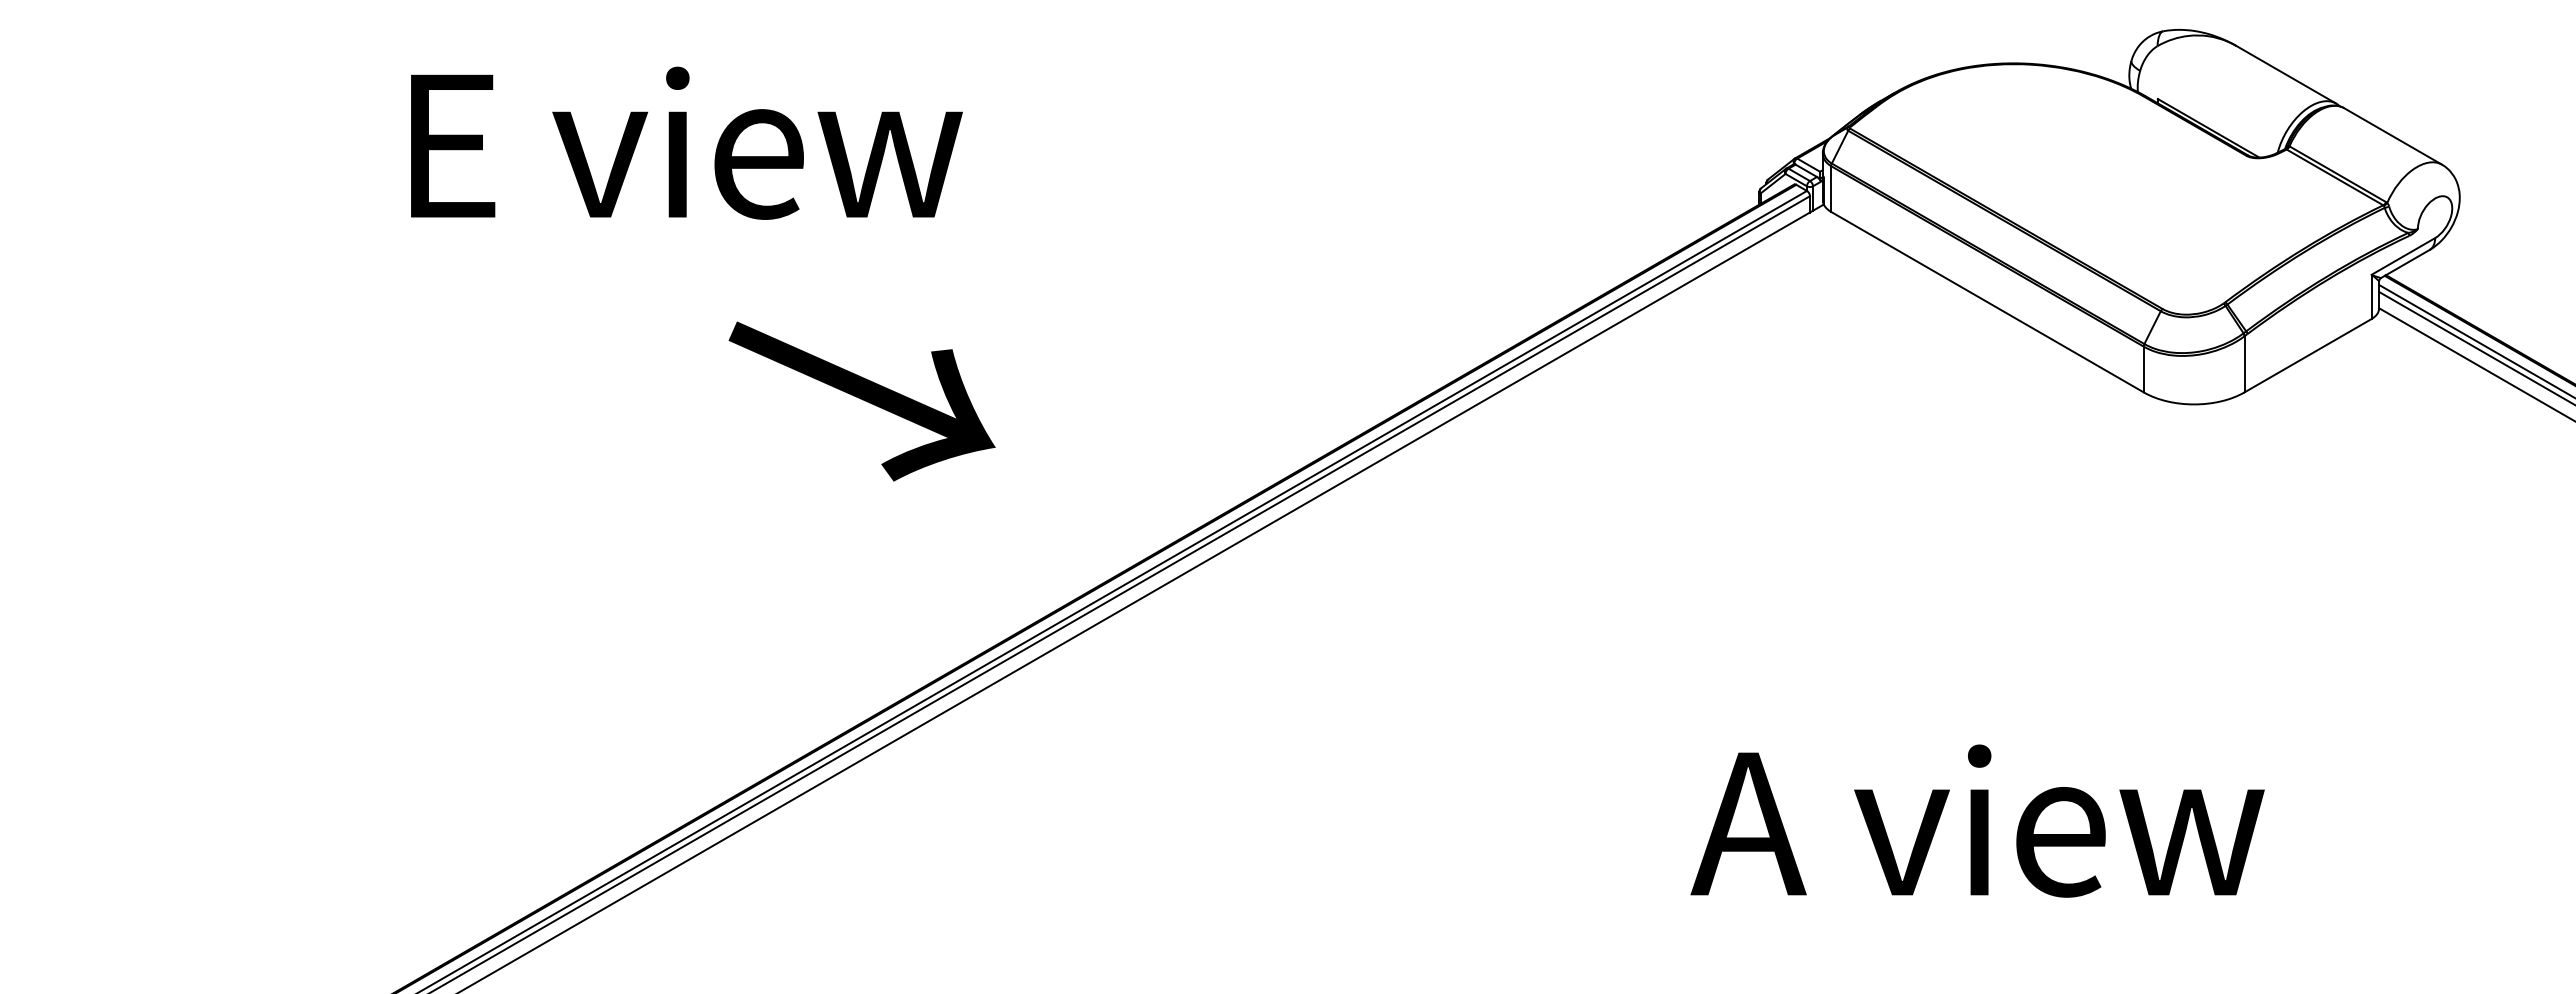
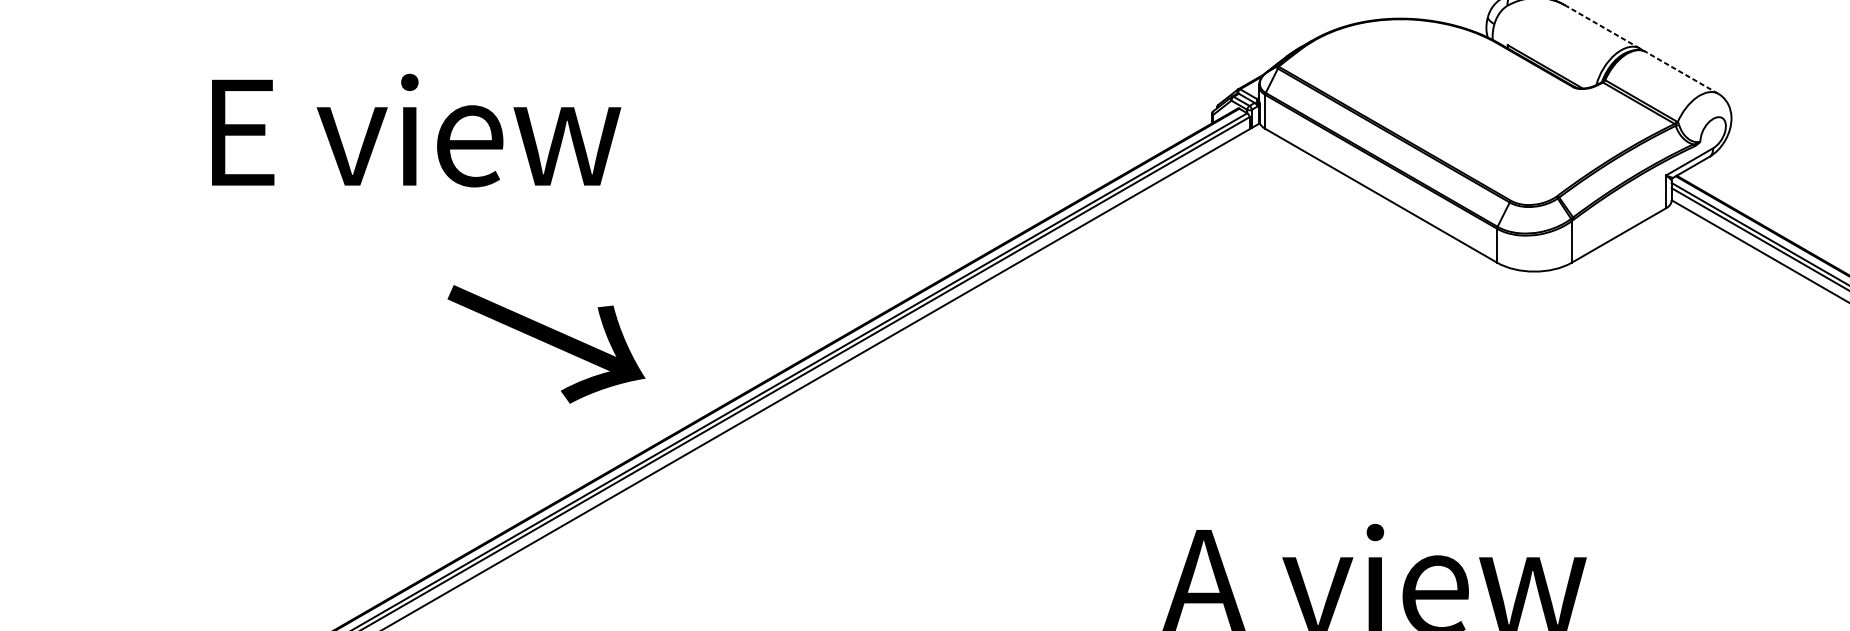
line: (2286, 74) -> (1602, 26), solid -> dashed
line: (2392, 136) -> (1681, 72), solid -> dashed
text: (686, 142) -> (416, 130), moved
text: (861, 401) -> (546, 344), moved

